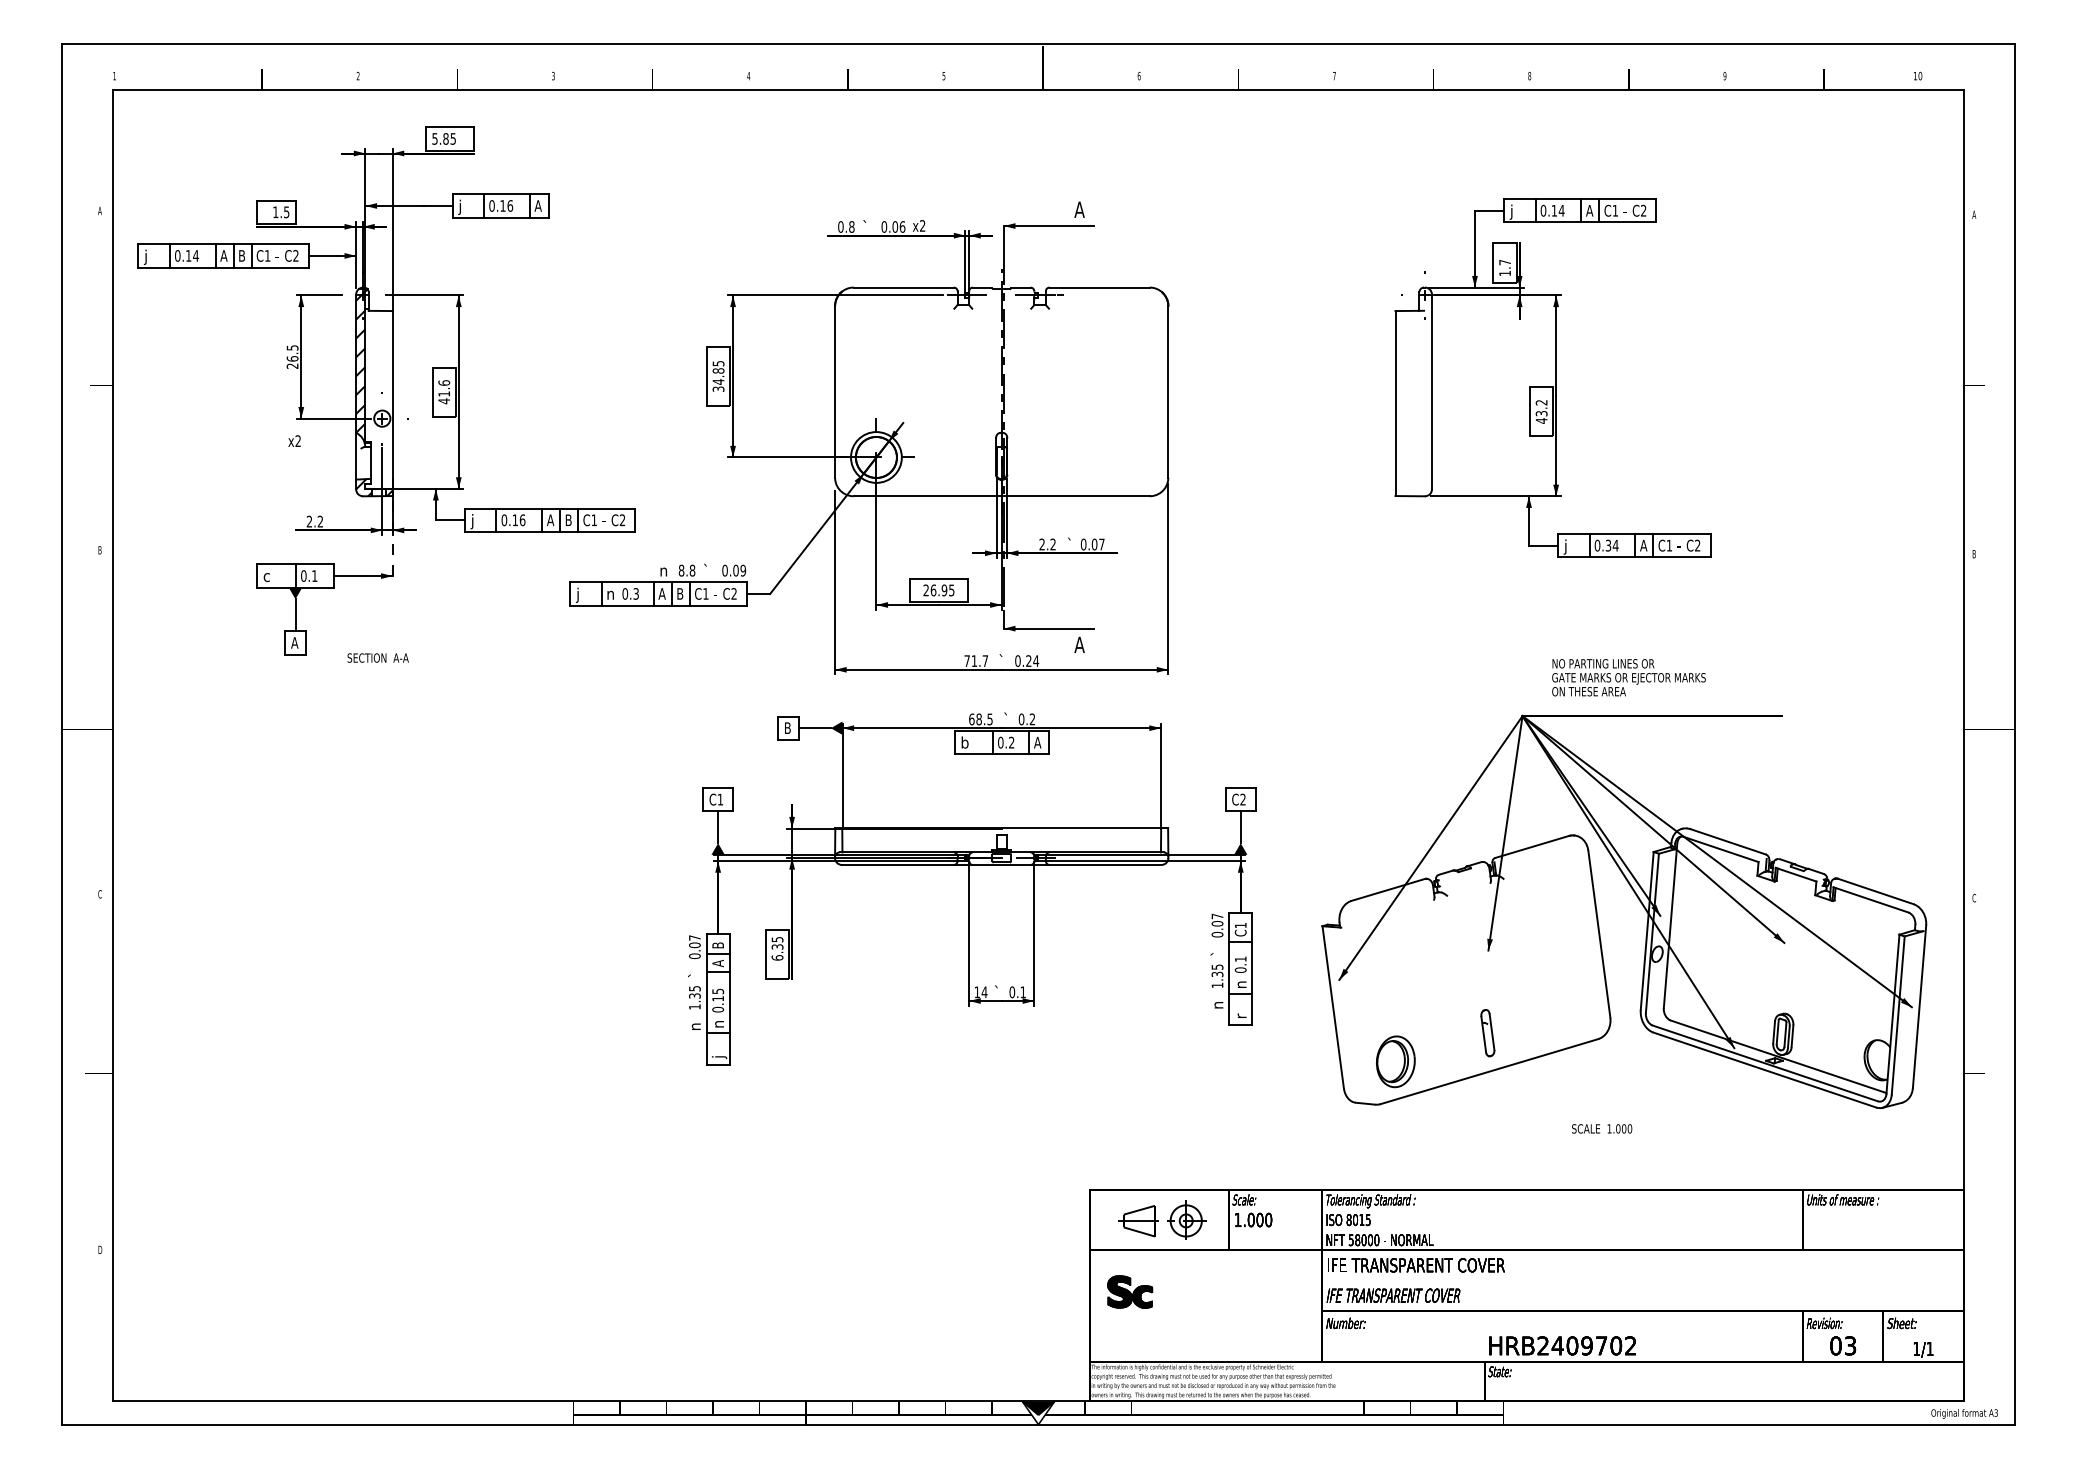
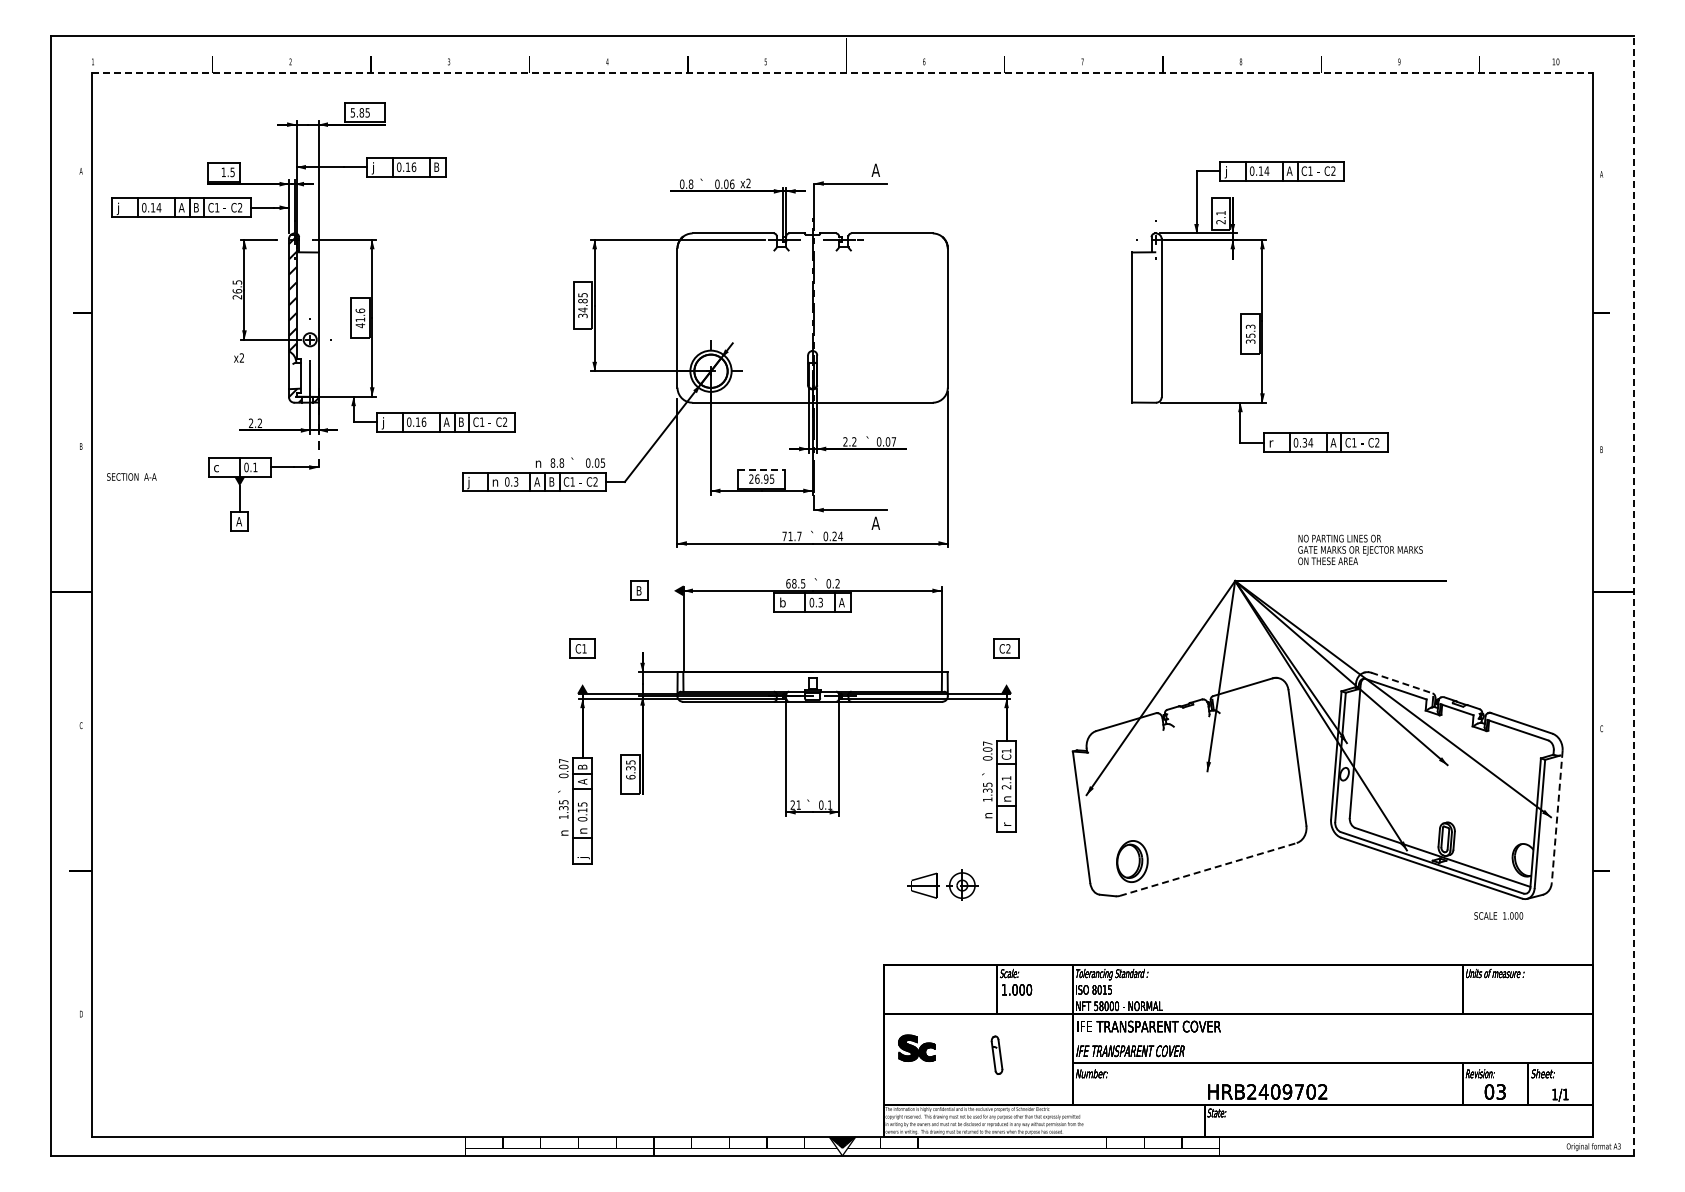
line: (1039, 90) -> (843, 73), solid -> dashed
text: (538, 205) -> (436, 166), A -> B
text: (1504, 267) -> (1220, 217), 1.7 -> 2.1
text: (1541, 412) -> (1250, 334), 43.2 -> 35.3
text: (1566, 546) -> (1270, 443), j -> r
text: (742, 569) -> (602, 462), 0.09 -> 0.05
line: (938, 578) -> (761, 469), solid -> dashed
text: (377, 657) -> (131, 476), moved
text: (1628, 677) -> (1360, 549), moved
line: (815, 727) -> (661, 590), removed
line: (2014, 733) -> (1634, 595), solid -> dashed
text: (1011, 742) -> (820, 602), 0.2 -> 0.3
line: (717, 827) -> (582, 671), removed
line: (1240, 827) -> (1006, 671), removed
line: (1728, 842) -> (1402, 683), solid -> dashed
text: (1240, 969) -> (1006, 786), 0.1 -> 2.1
text: (980, 991) -> (795, 804), 14 -> 21
line: (1919, 1007) -> (1557, 817), solid -> dashed
part: (1487, 1032) -> (996, 1054), moved
line: (1489, 1071) -> (1208, 869), solid -> dashed
text: (1601, 1128) -> (1498, 915), moved
part: (1161, 1219) -> (942, 884), moved

